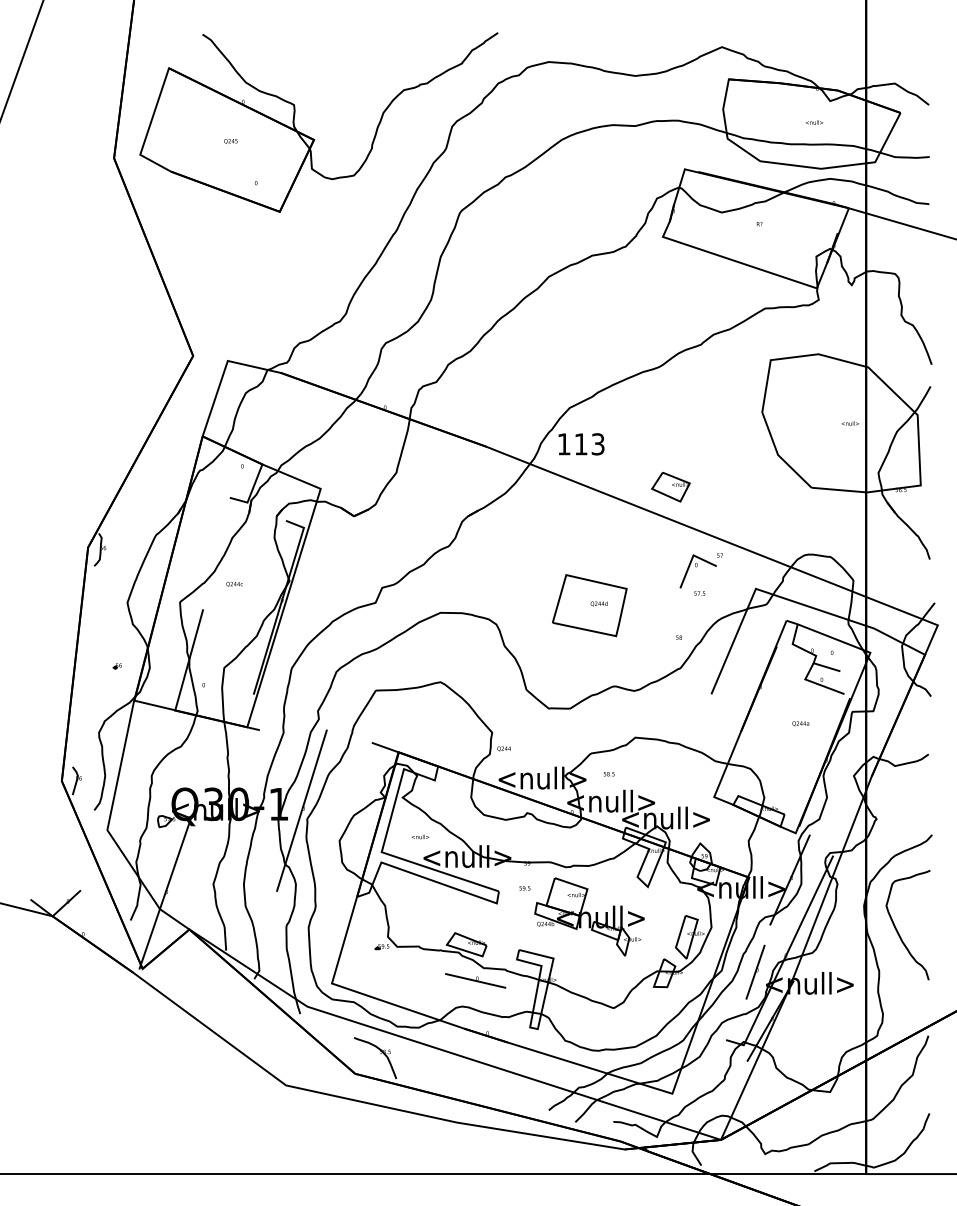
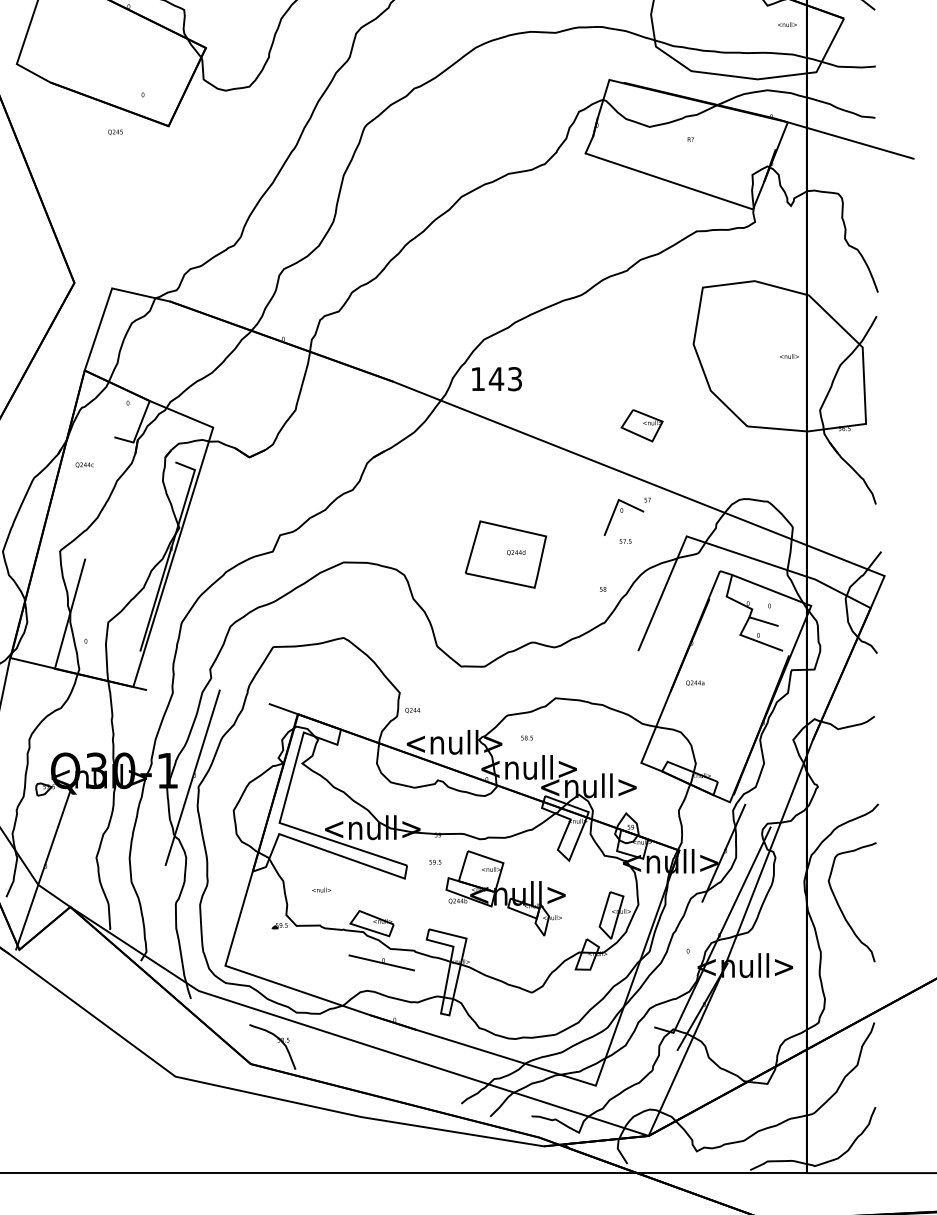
text: (814, 122) -> (787, 24), moved
text: (230, 141) -> (115, 132), moved
text: (581, 444) -> (496, 379), 113 -> 143
part: (670, 487) -> (641, 426), moved
text: (234, 584) -> (84, 465), moved
text: (800, 723) -> (694, 682), moved
text: (420, 836) -> (321, 889), moved
line: (755, 971) -> (686, 952), removed

